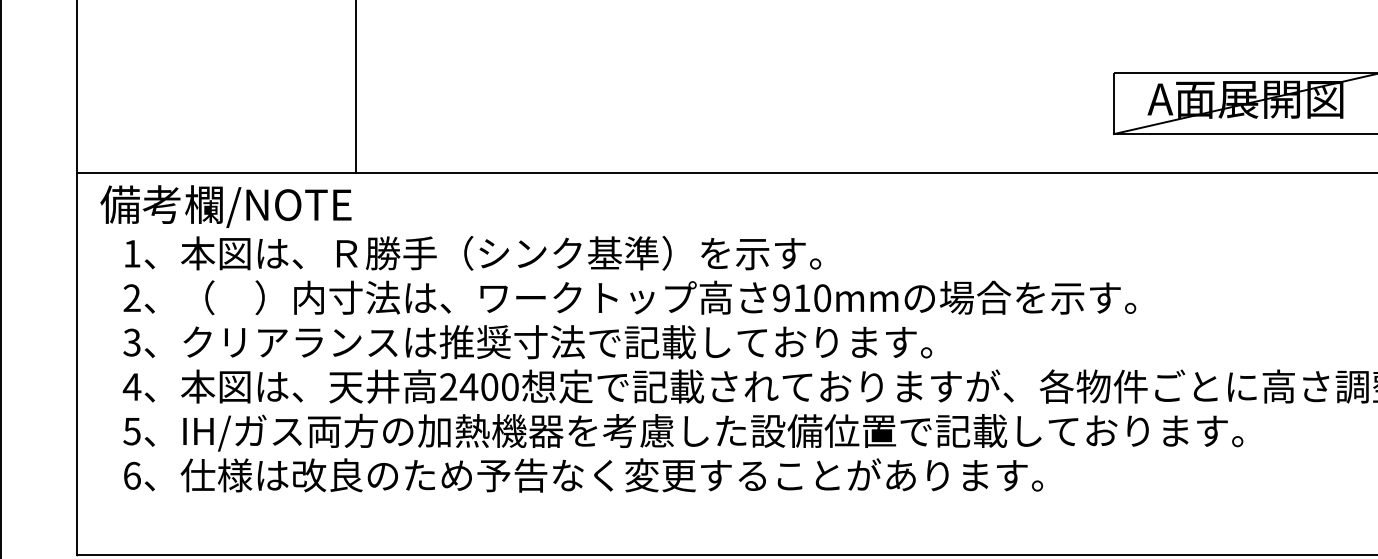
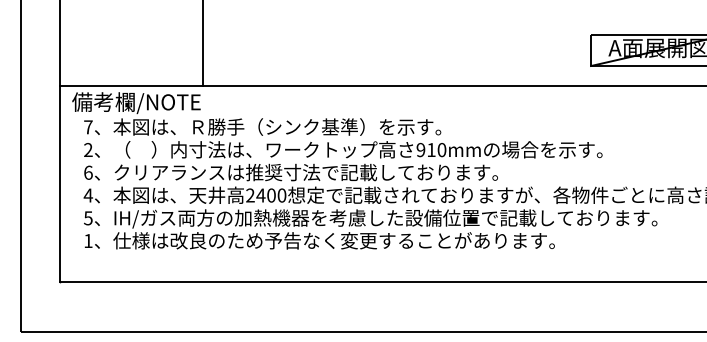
text: (132, 254) -> (88, 127), 1 -> 7
text: (132, 342) -> (88, 172), 3 -> 6
text: (132, 474) -> (88, 240), 6 -> 1

